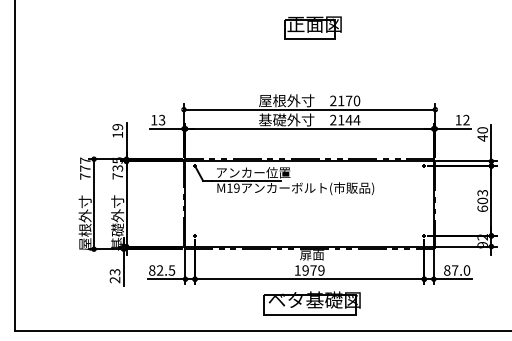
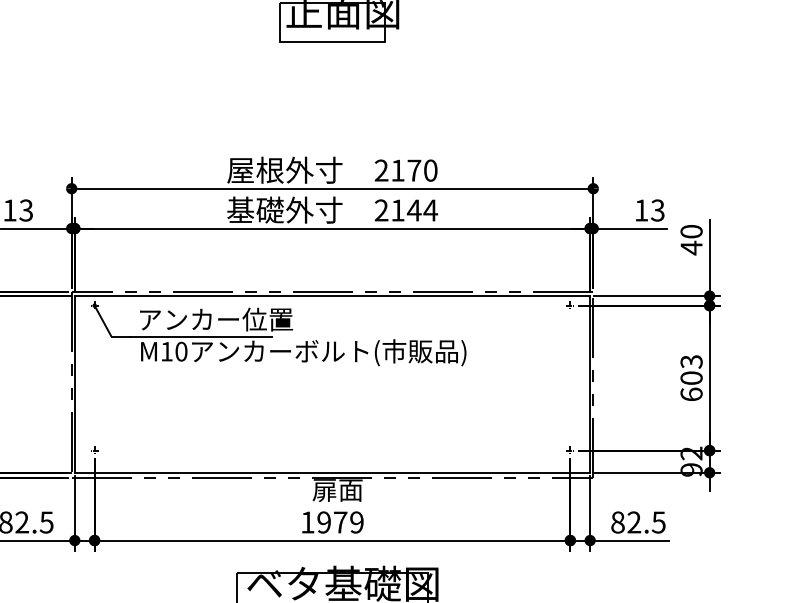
text: (466, 120) -> (657, 211), 12 -> 13
text: (236, 187) -> (180, 350), M19 -> M10
text: (460, 270) -> (645, 522), 87.0 -> 82.5

